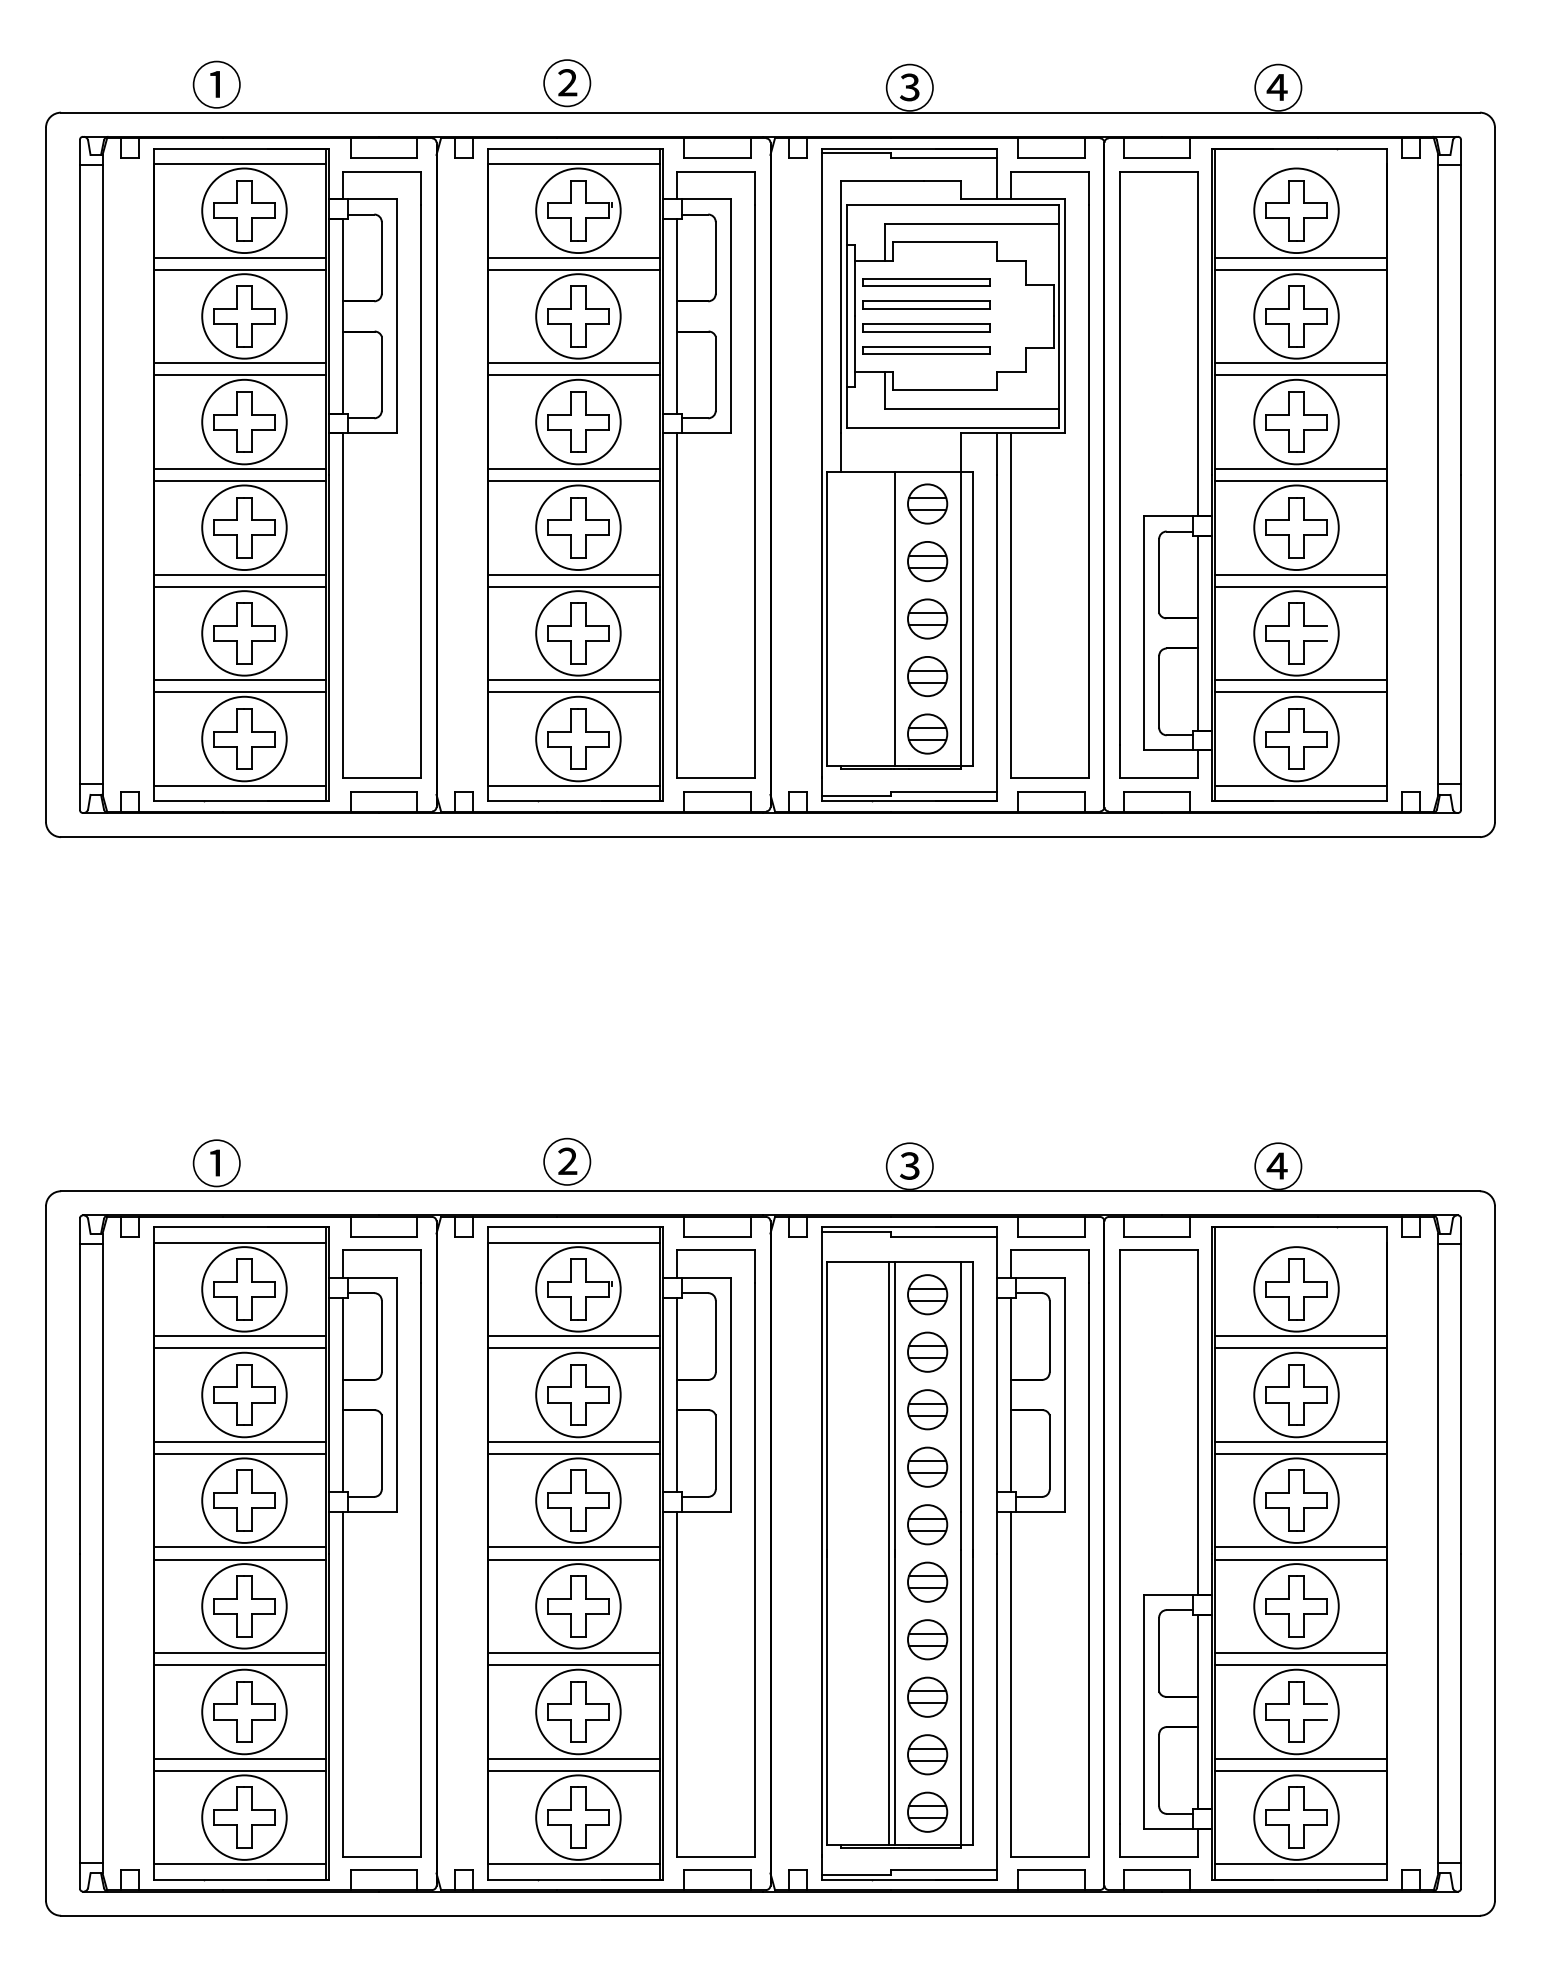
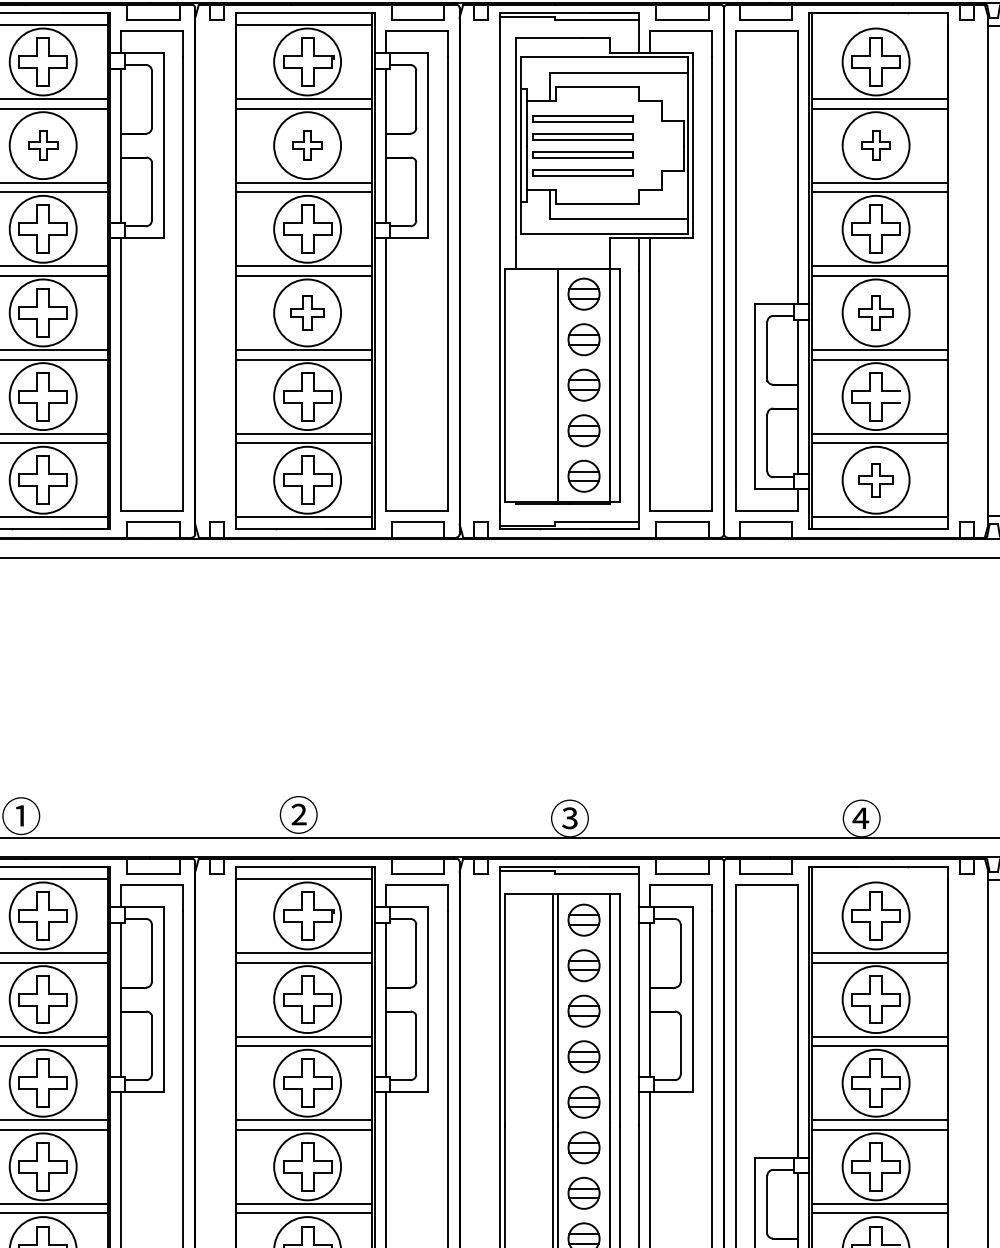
part: (244, 316) -> (43, 145), size x0.6
part: (578, 316) -> (307, 145), size x0.6
part: (1296, 316) -> (876, 145), size x0.6
part: (578, 527) -> (307, 312), size x0.7
part: (1296, 527) -> (876, 312), size x0.7
part: (1296, 738) -> (876, 479), size x0.7

